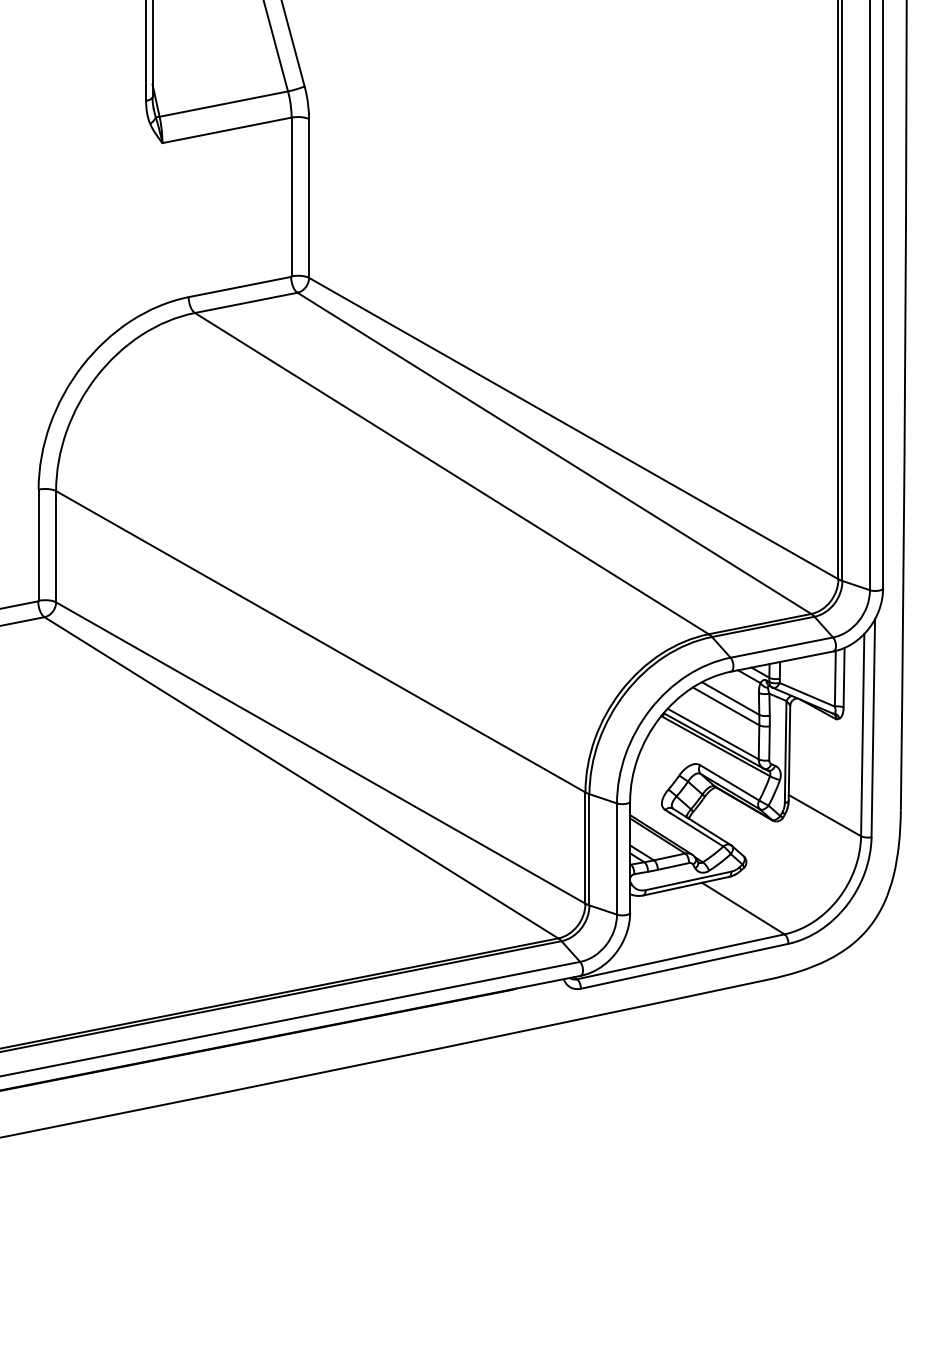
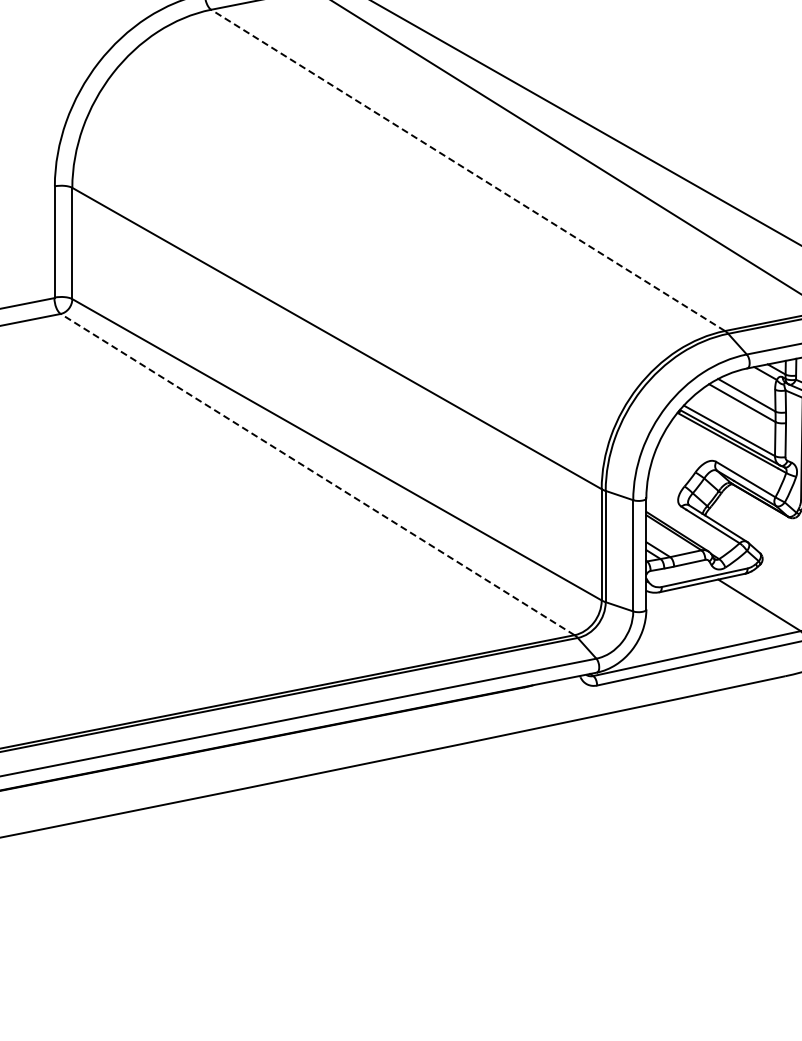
line: (451, 473) -> (467, 170), solid -> dashed
line: (301, 777) -> (317, 474), solid -> dashed

